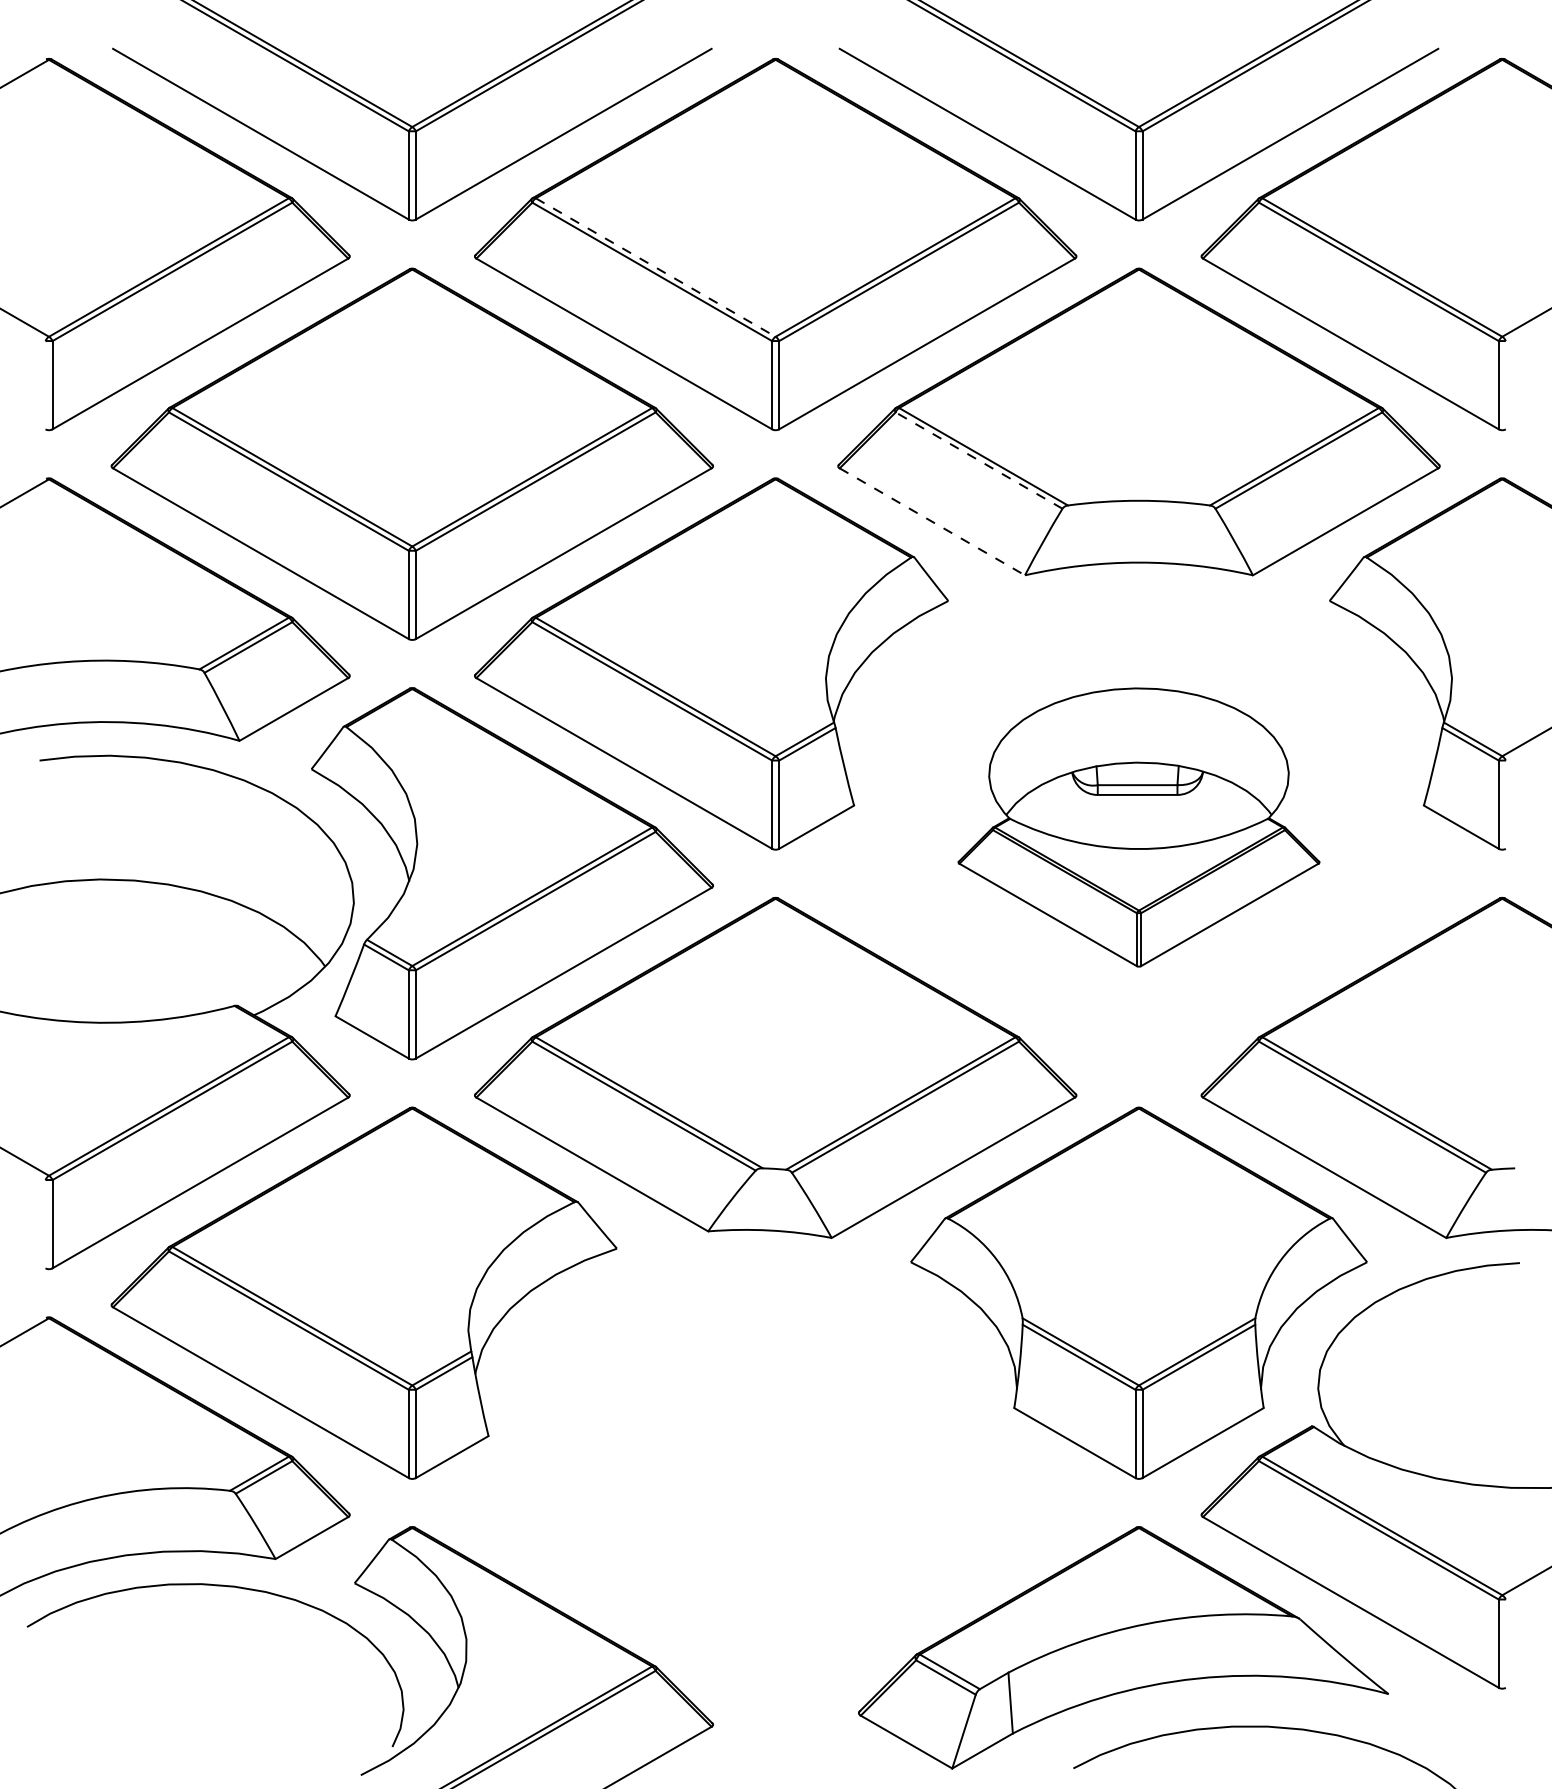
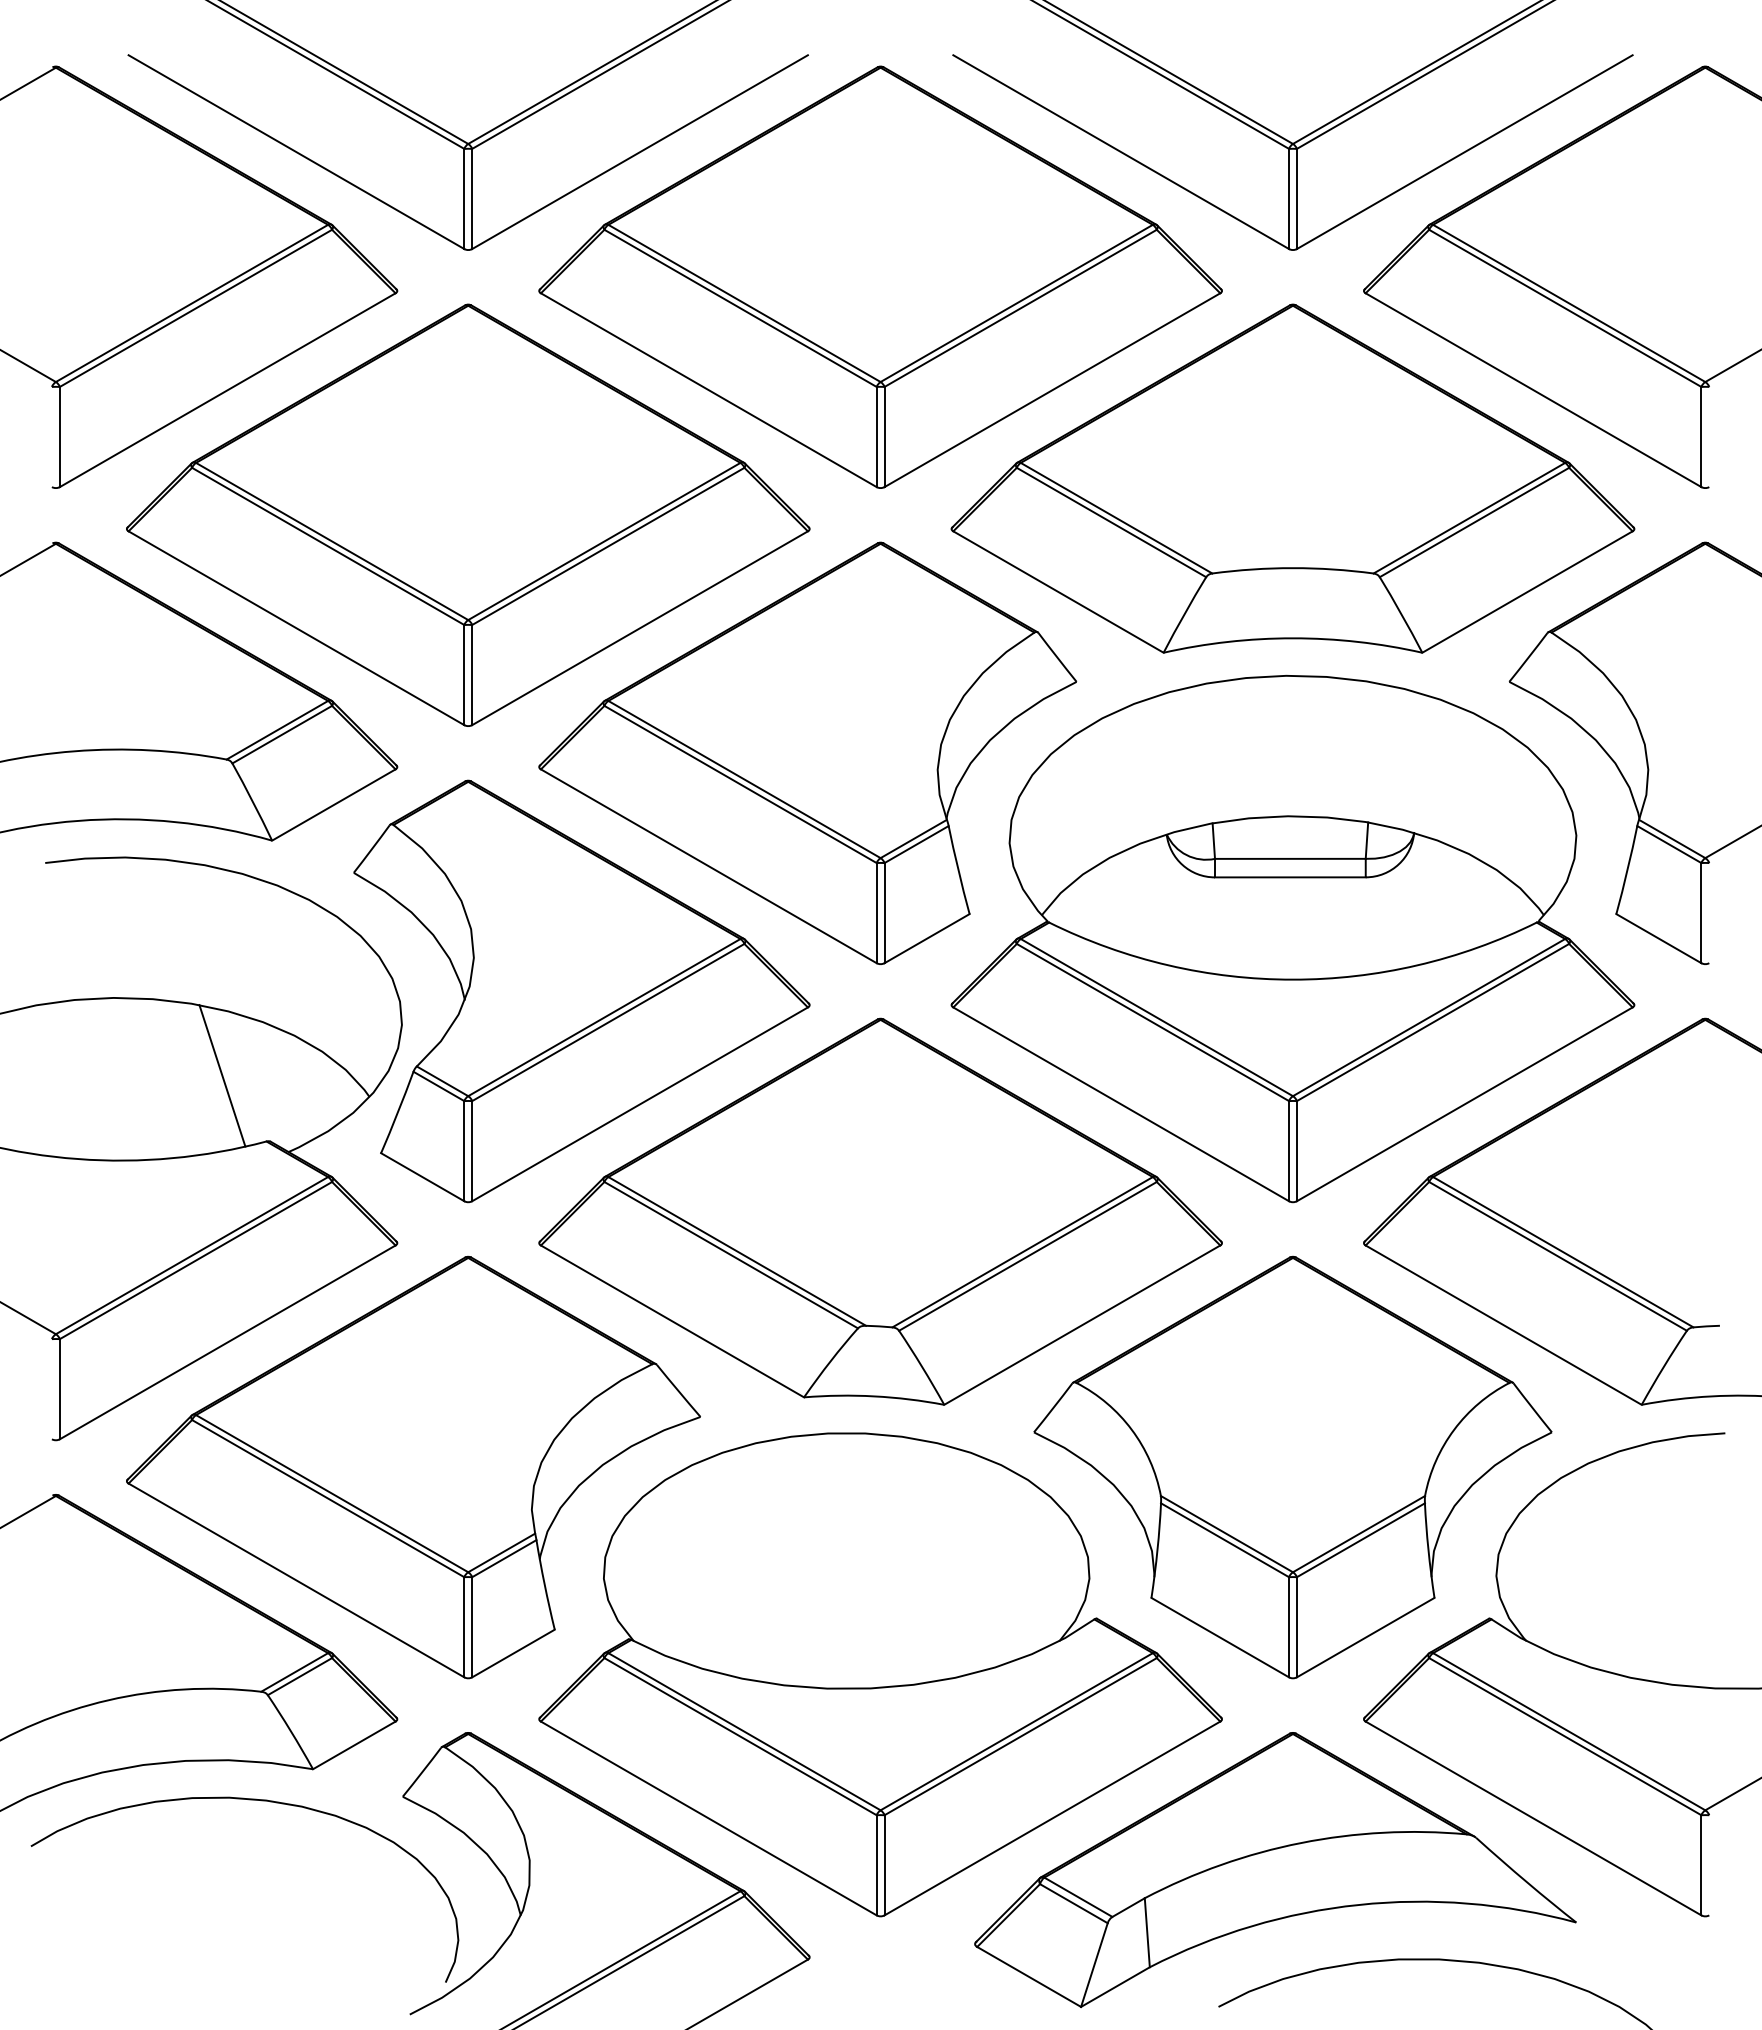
line: (655, 267) -> (744, 303), dashed -> solid
line: (979, 460) -> (1111, 522), dashed -> solid
line: (932, 522) -> (1058, 592), dashed -> solid
part: (1138, 827) -> (1292, 938), size x1.67
line: (195, 947) -> (222, 1075), added
part: (775, 1475) -> (880, 1674), added

